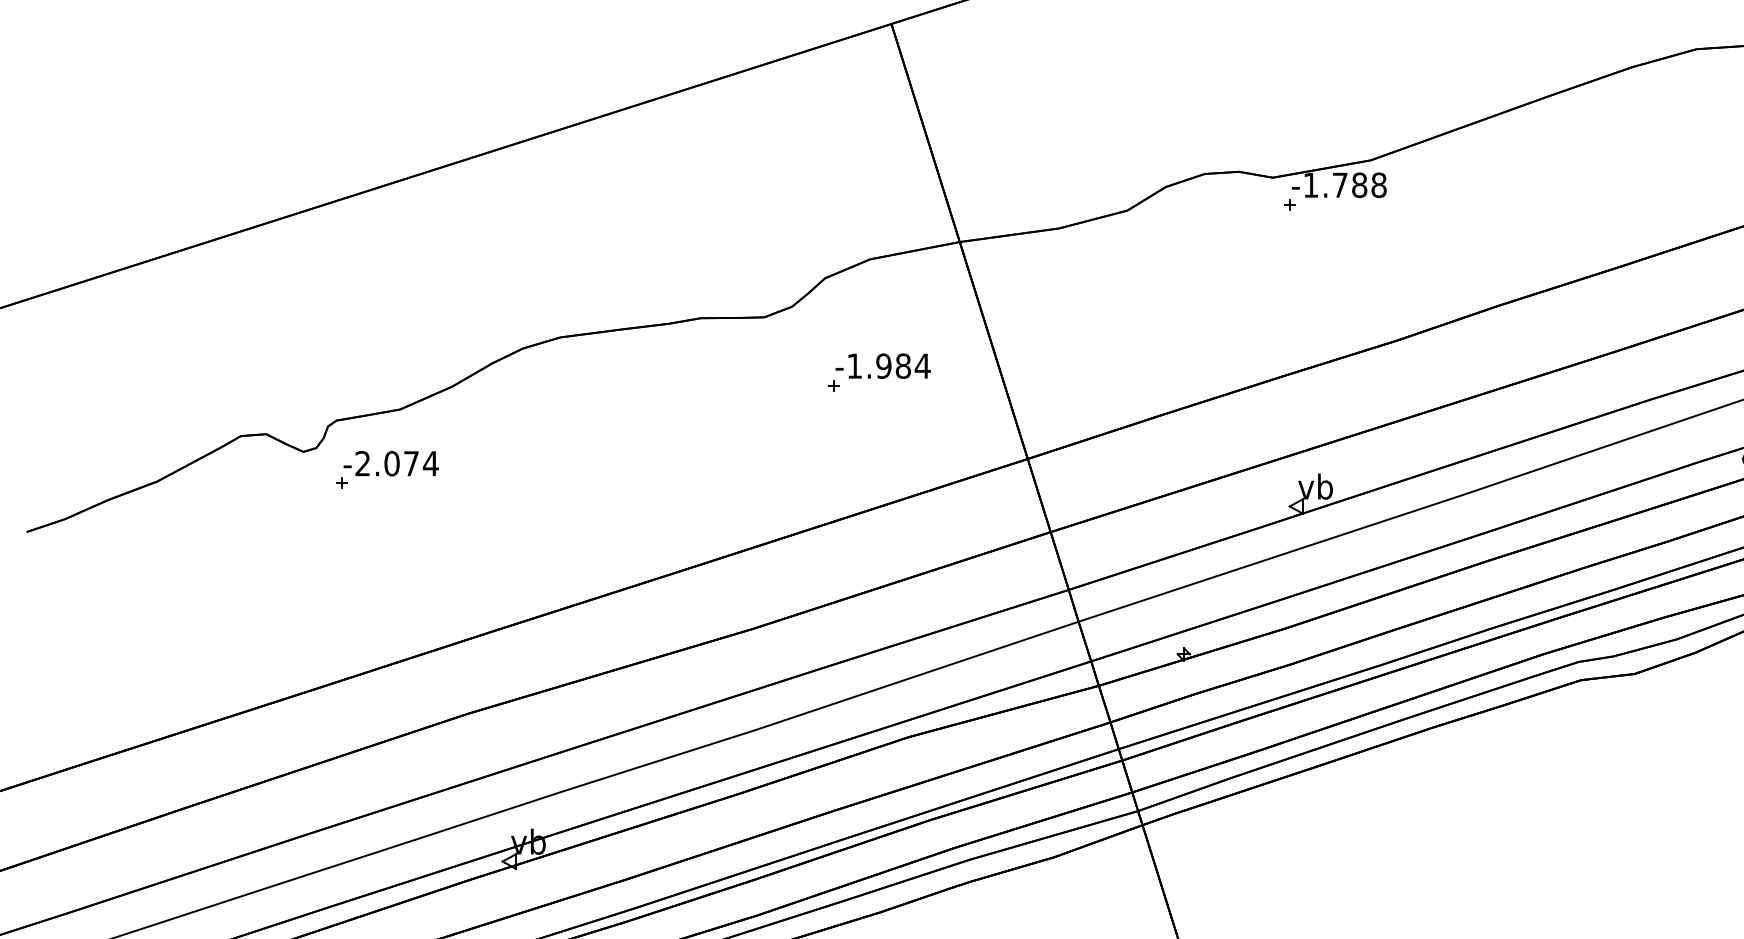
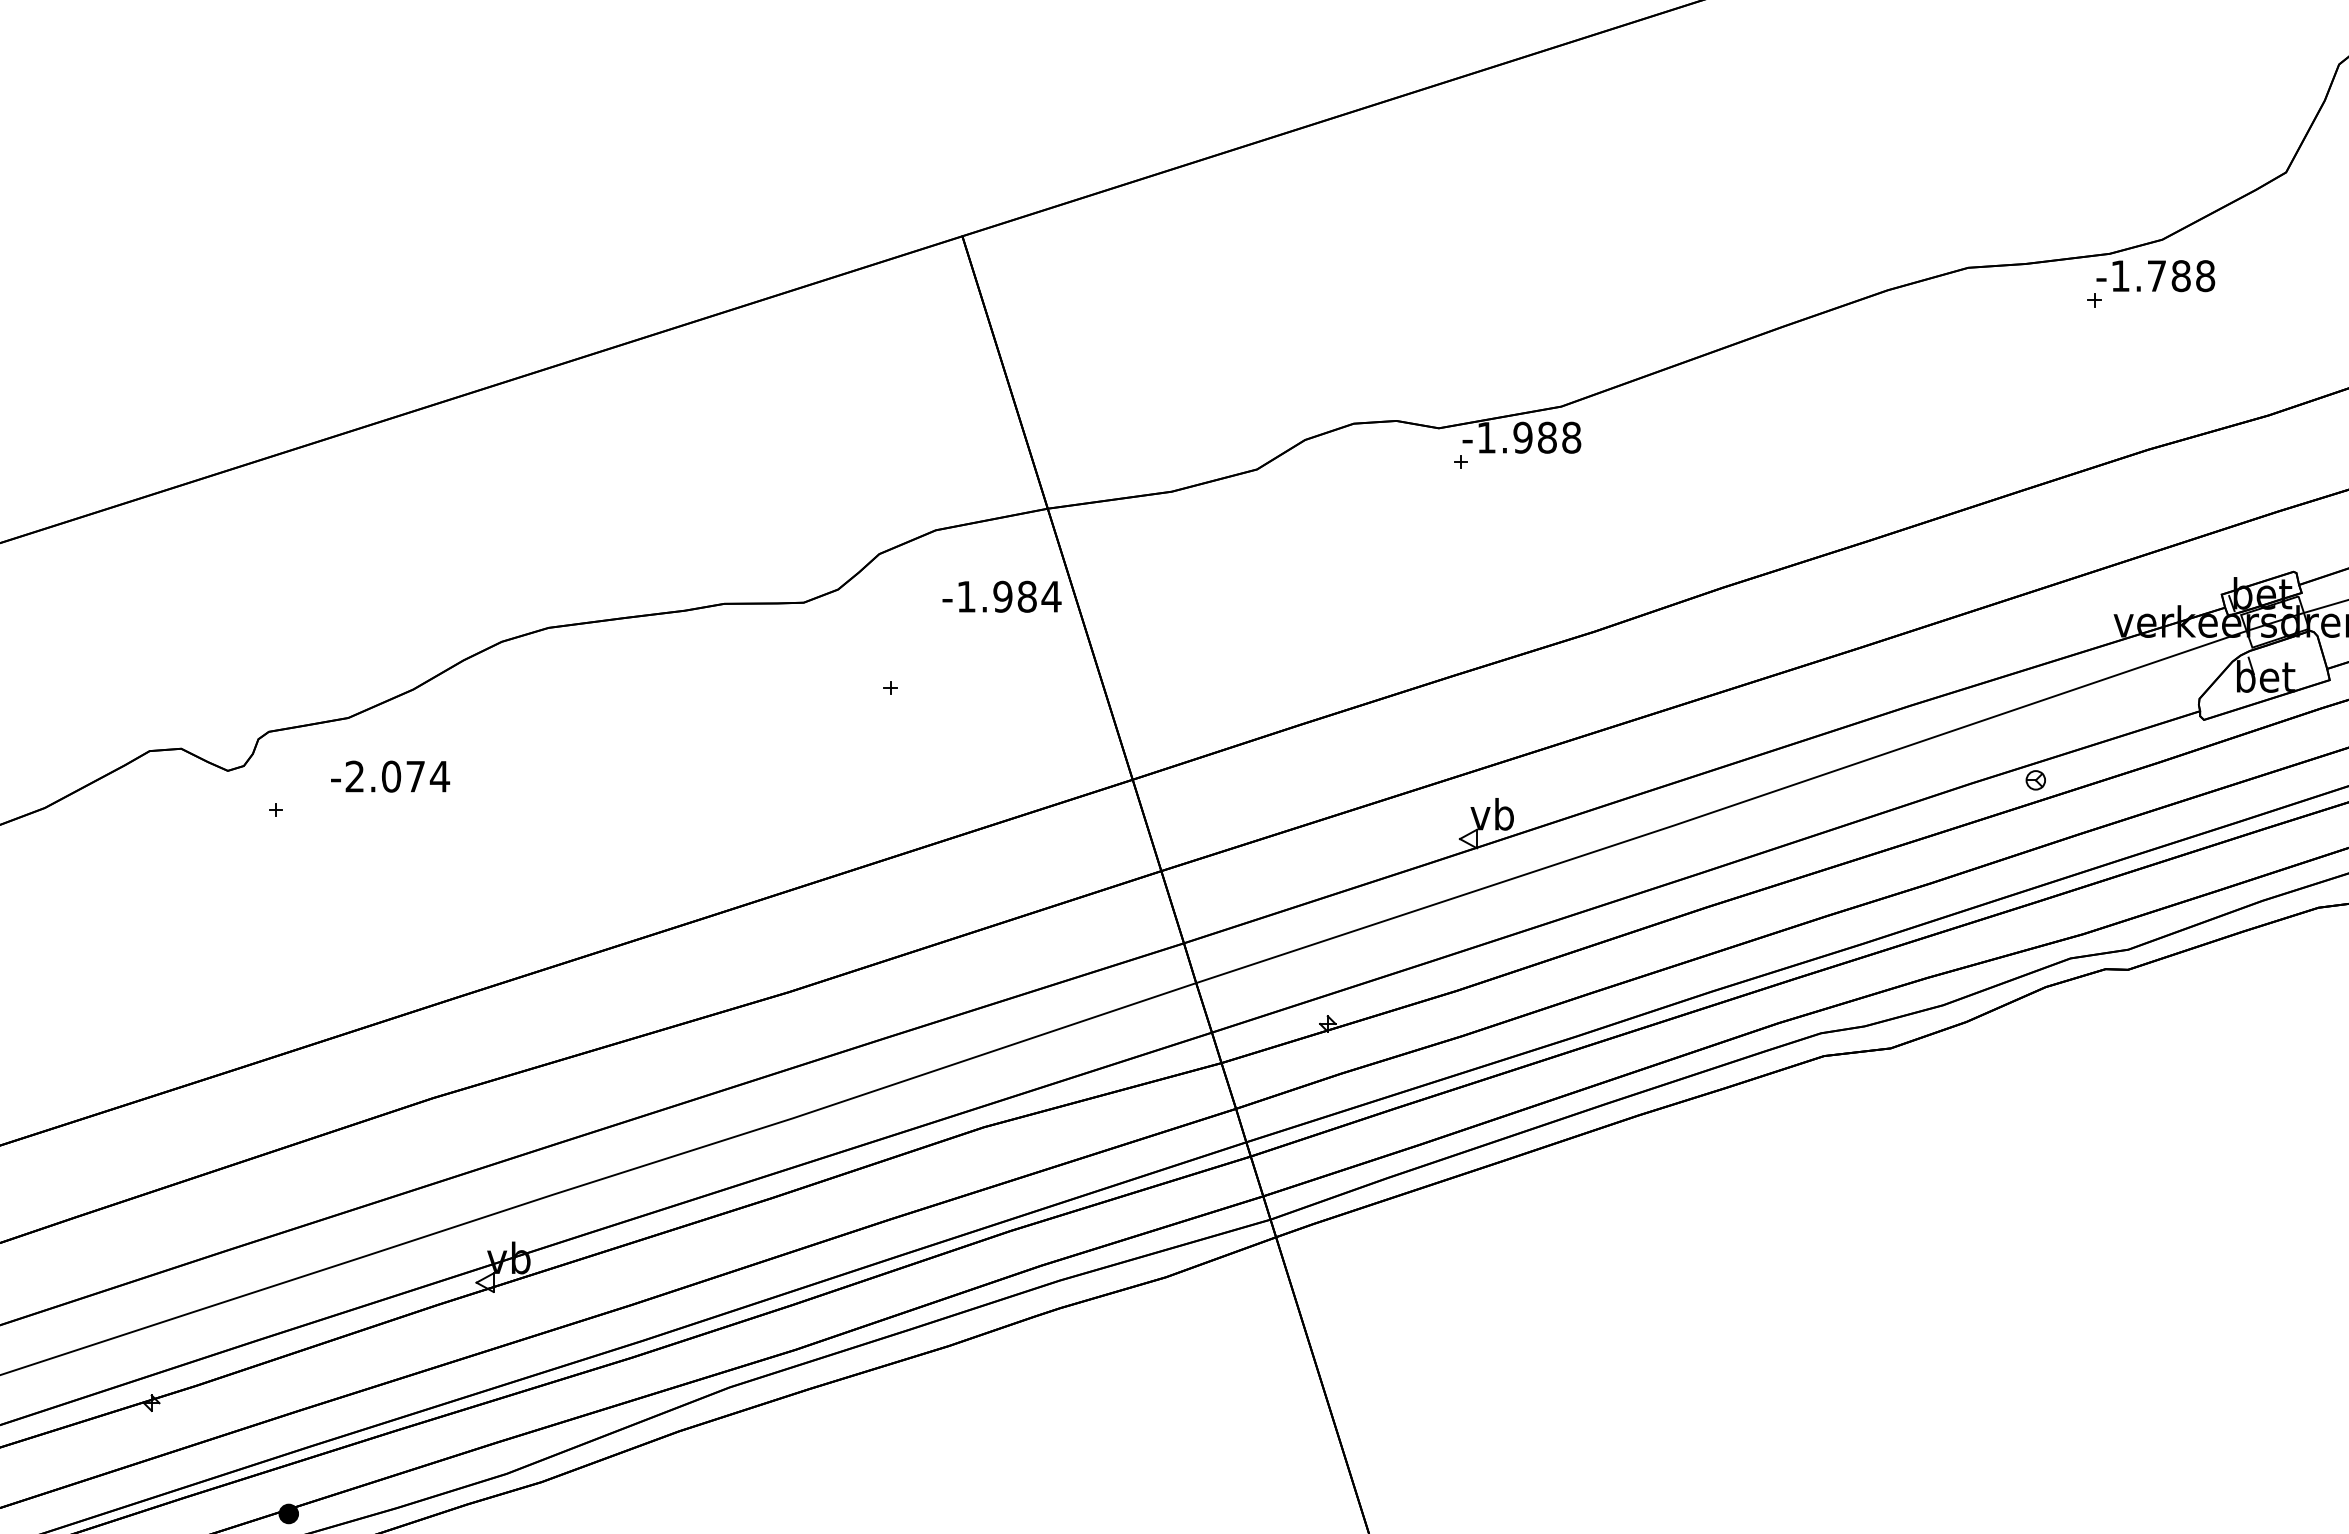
text: (1339, 185) -> (1522, 437), -1.788 -> -1.988
text: (882, 365) -> (1001, 596), moved
text: (391, 463) -> (390, 776), moved

